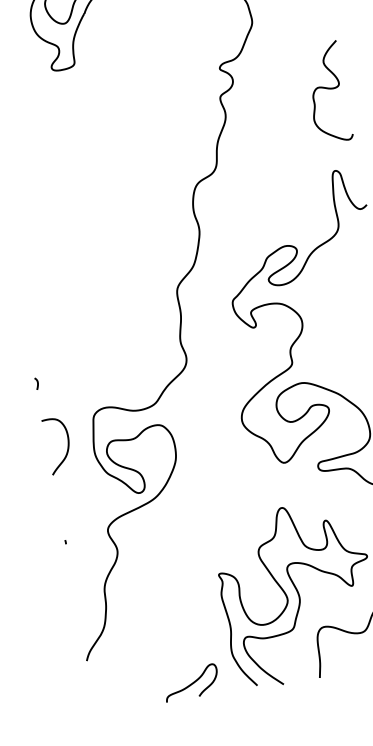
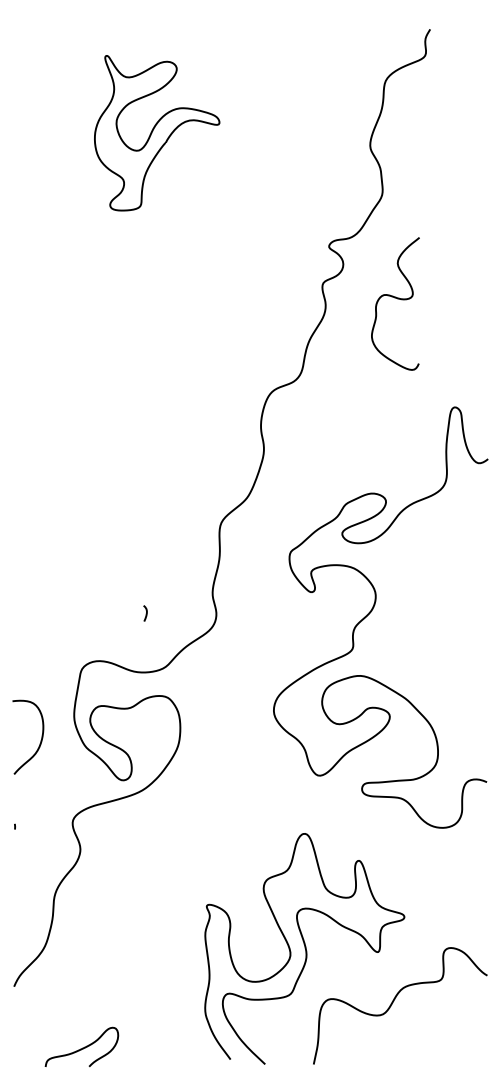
curve: (328, 89) -> (397, 299), moved
curve: (37, 383) -> (146, 613), moved
curve: (67, 446) -> (40, 740), moved
curve: (191, 683) -> (82, 1047), moved

